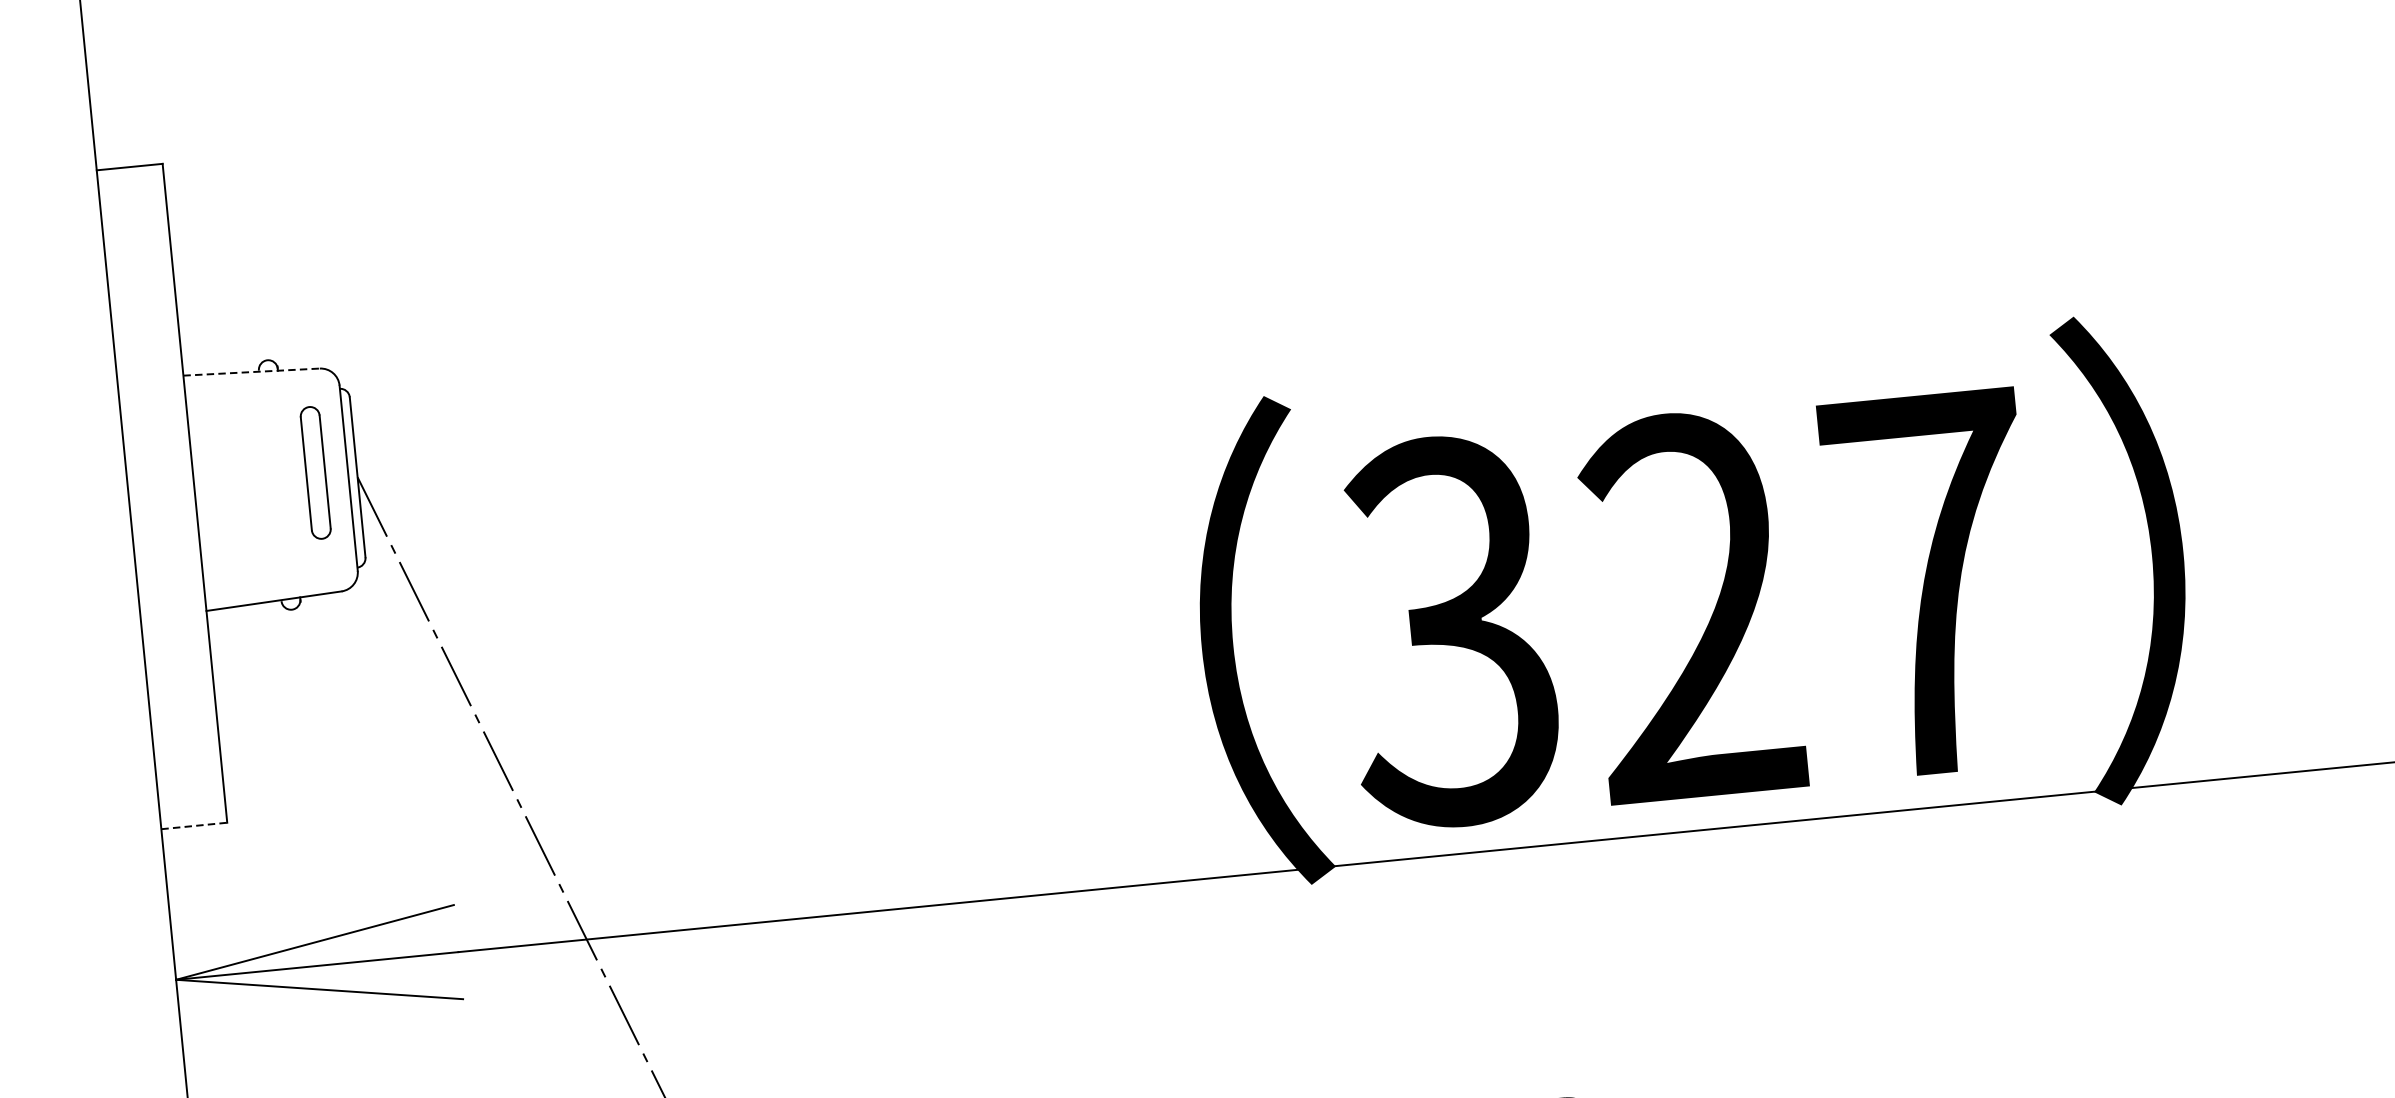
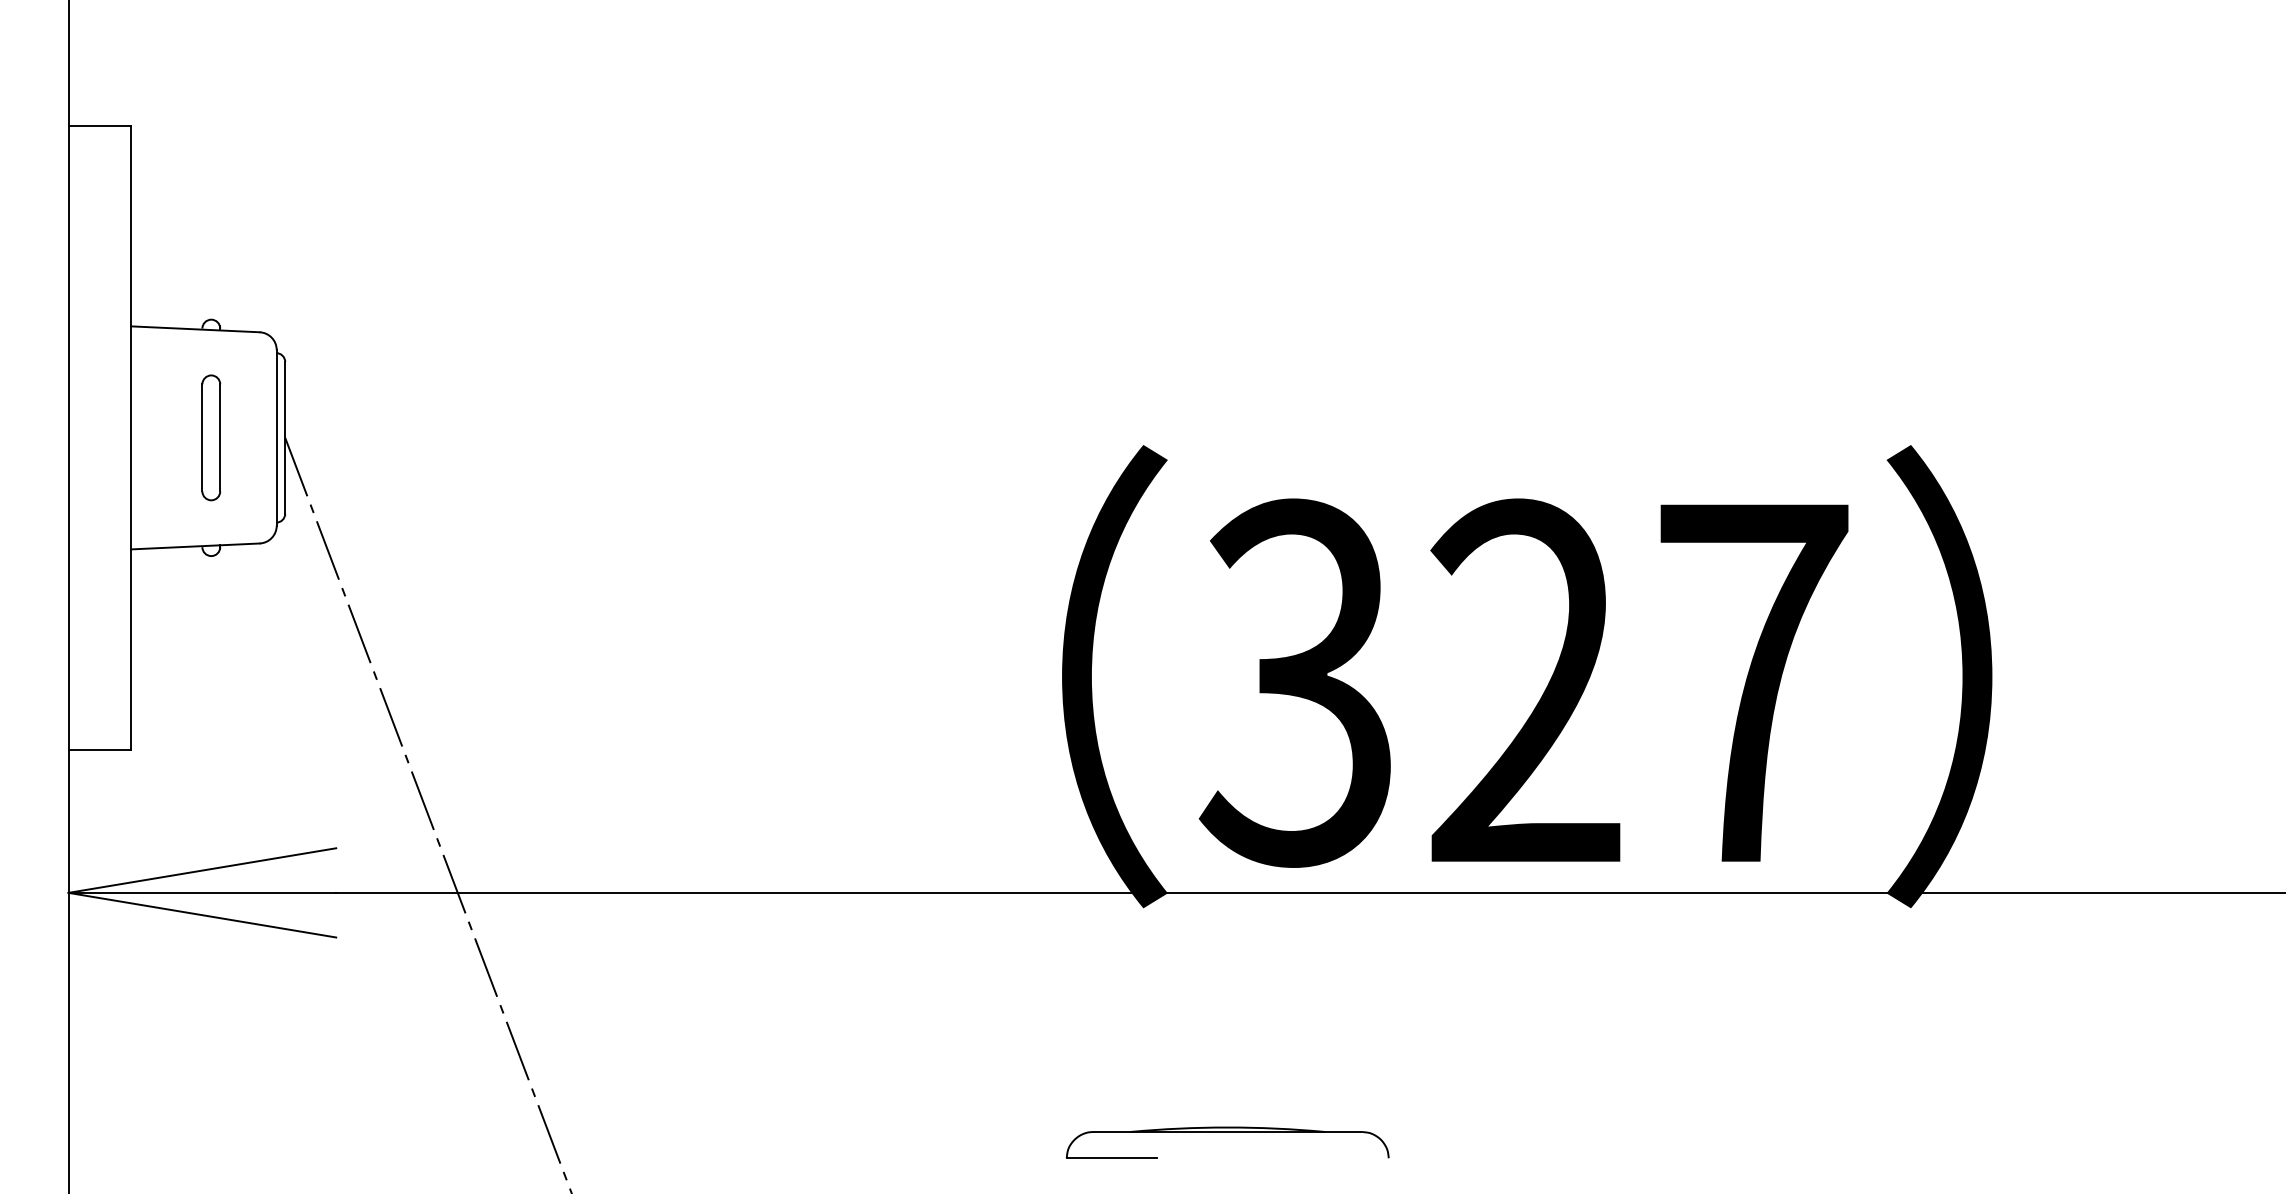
line: (251, 372) -> (195, 329), dashed -> solid
part: (315, 472) -> (211, 437), moved
line: (195, 826) -> (100, 750), dashed -> solid

